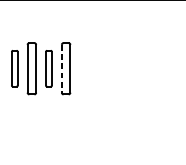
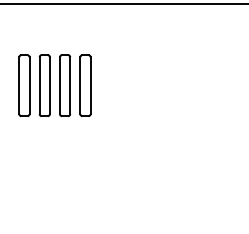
part: (14, 68) -> (24, 85), size x1.43
part: (48, 68) -> (64, 85), size x1.43
line: (61, 68) -> (80, 85), dashed -> solid

